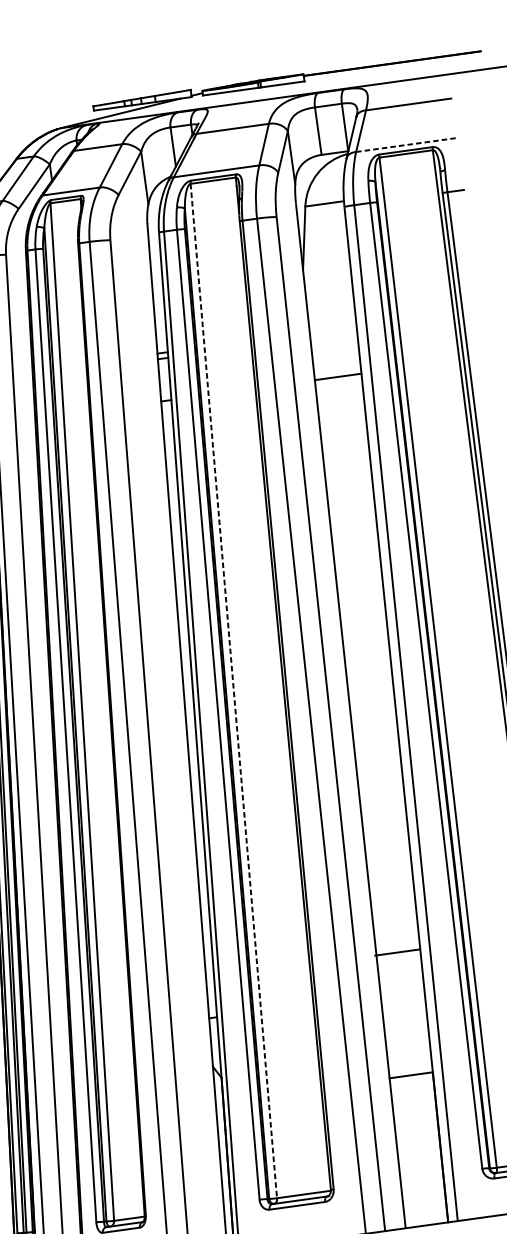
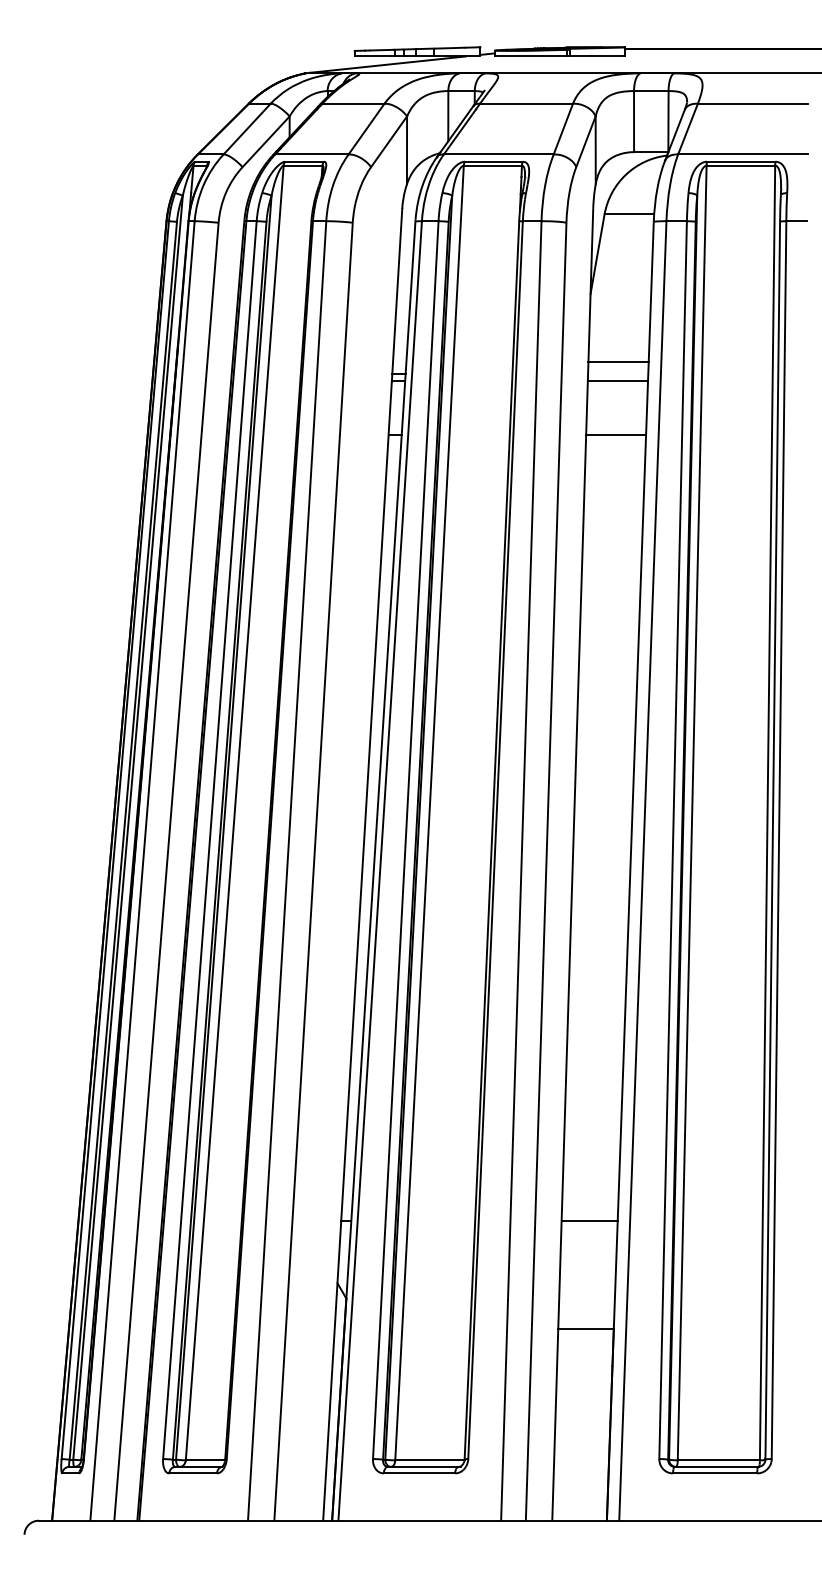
line: (406, 145) -> (742, 154), dashed -> solid
line: (332, 320) -> (618, 362), added
line: (333, 335) -> (617, 381), added
line: (233, 691) -> (429, 813), dashed -> solid
line: (396, 952) -> (589, 1221), moved

